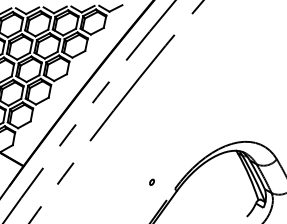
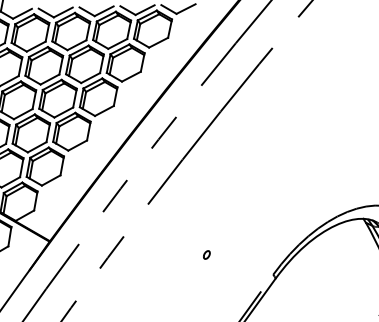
part: (151, 181) -> (206, 253), moved

